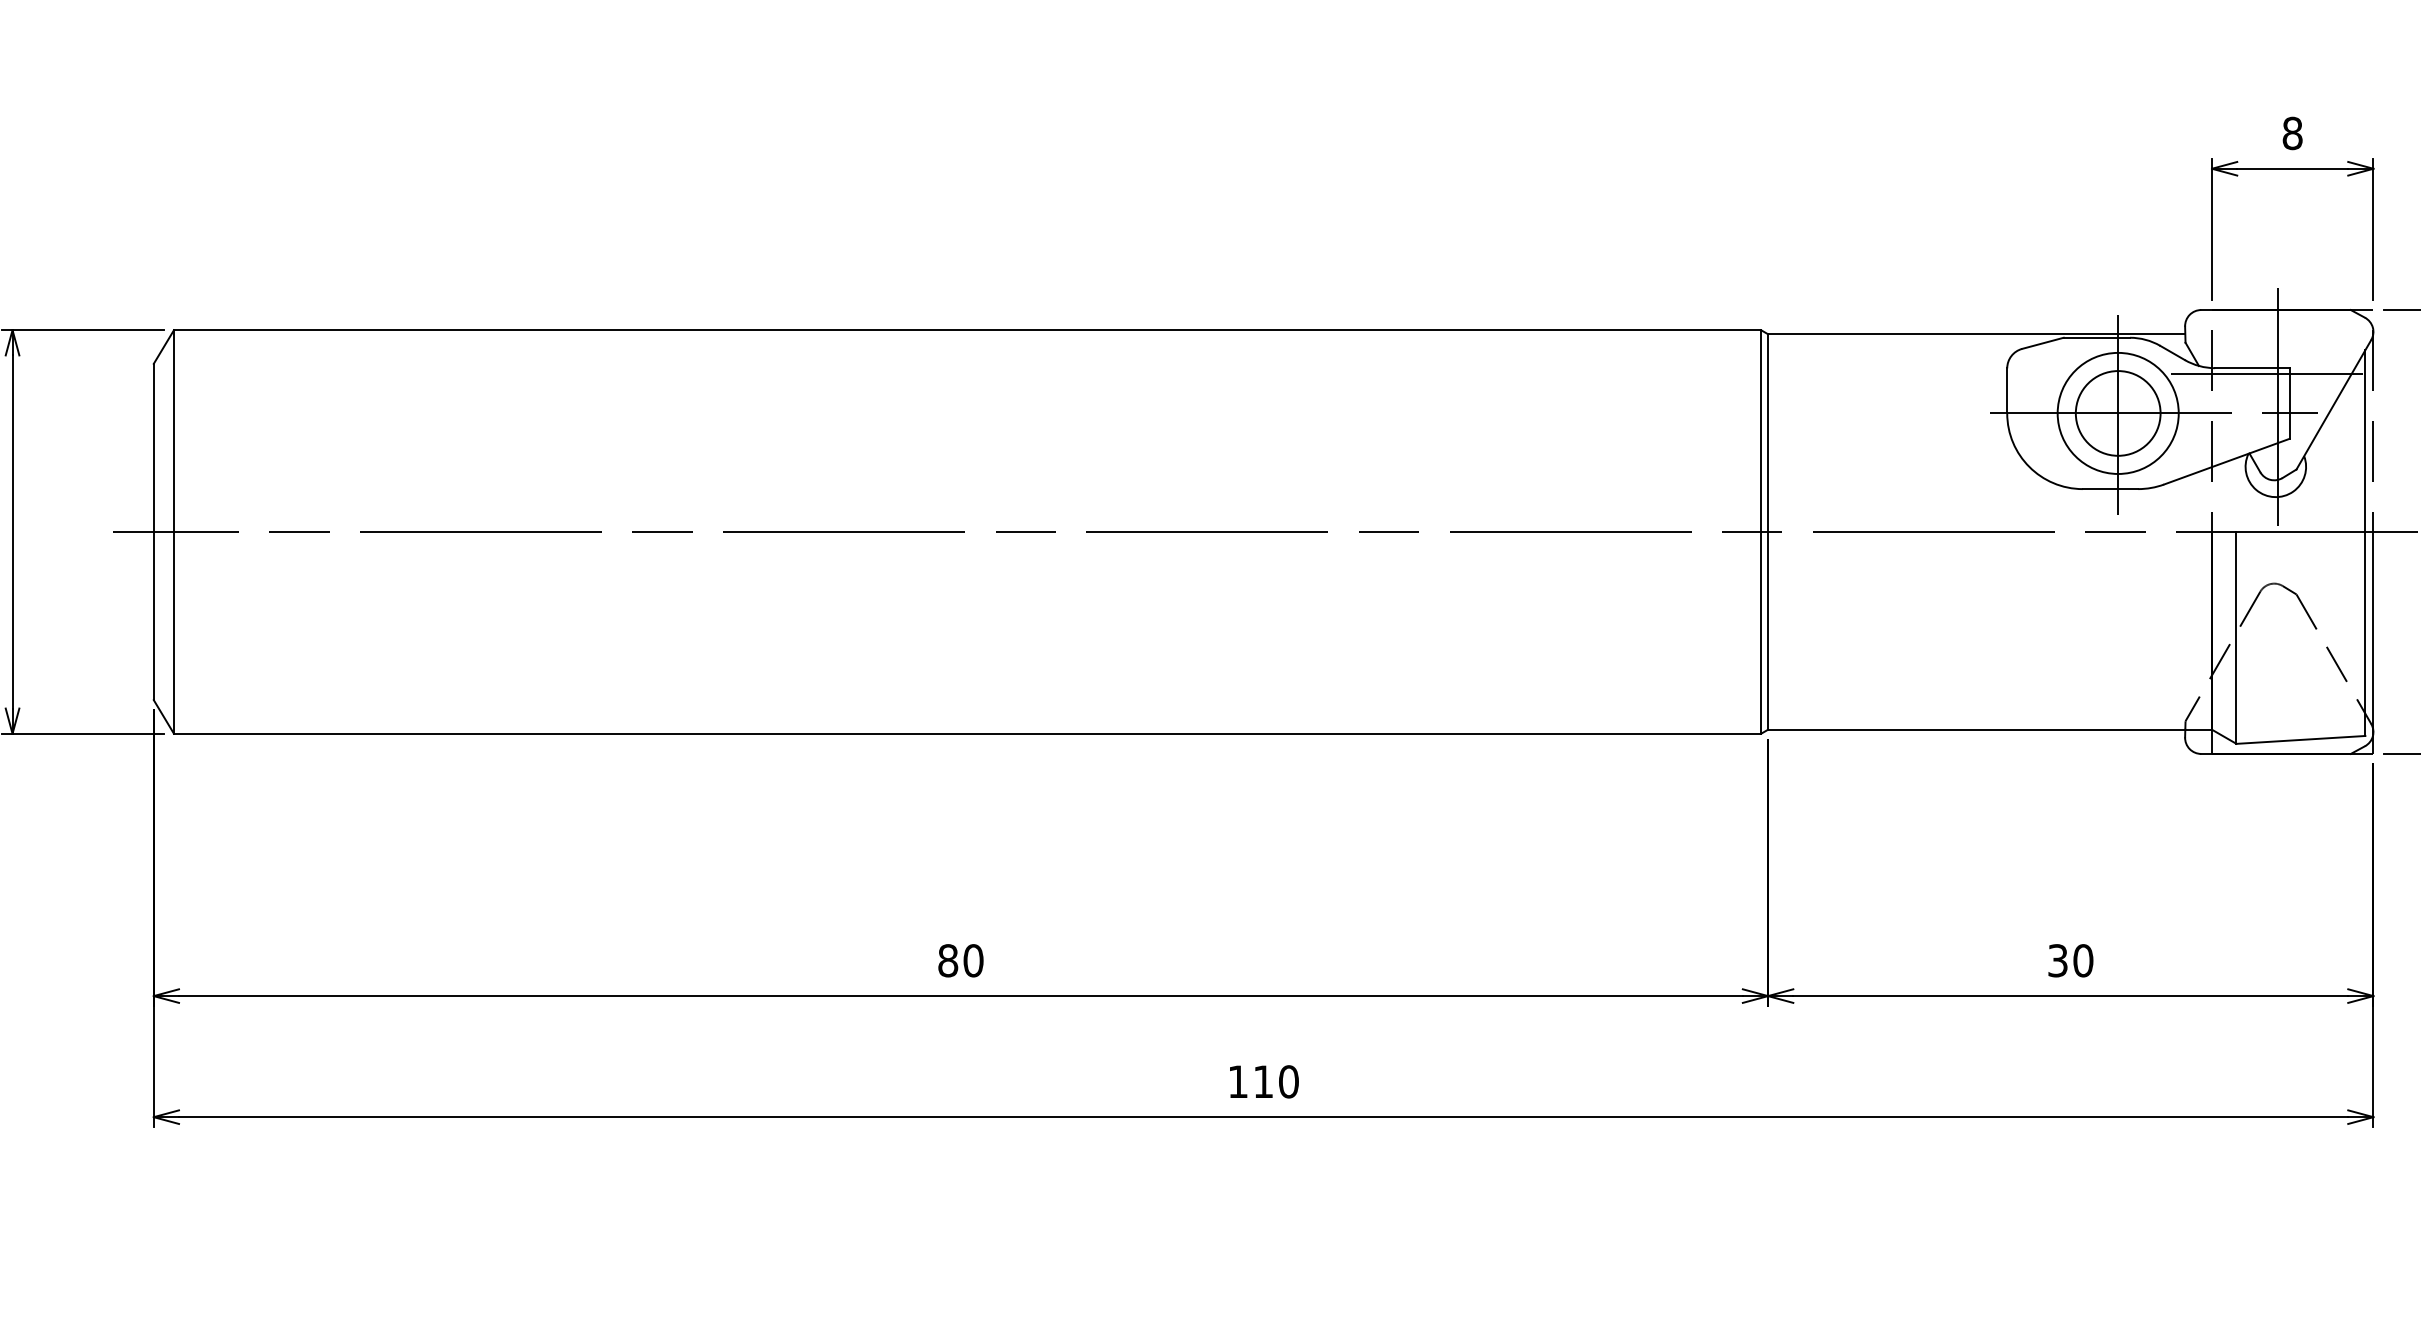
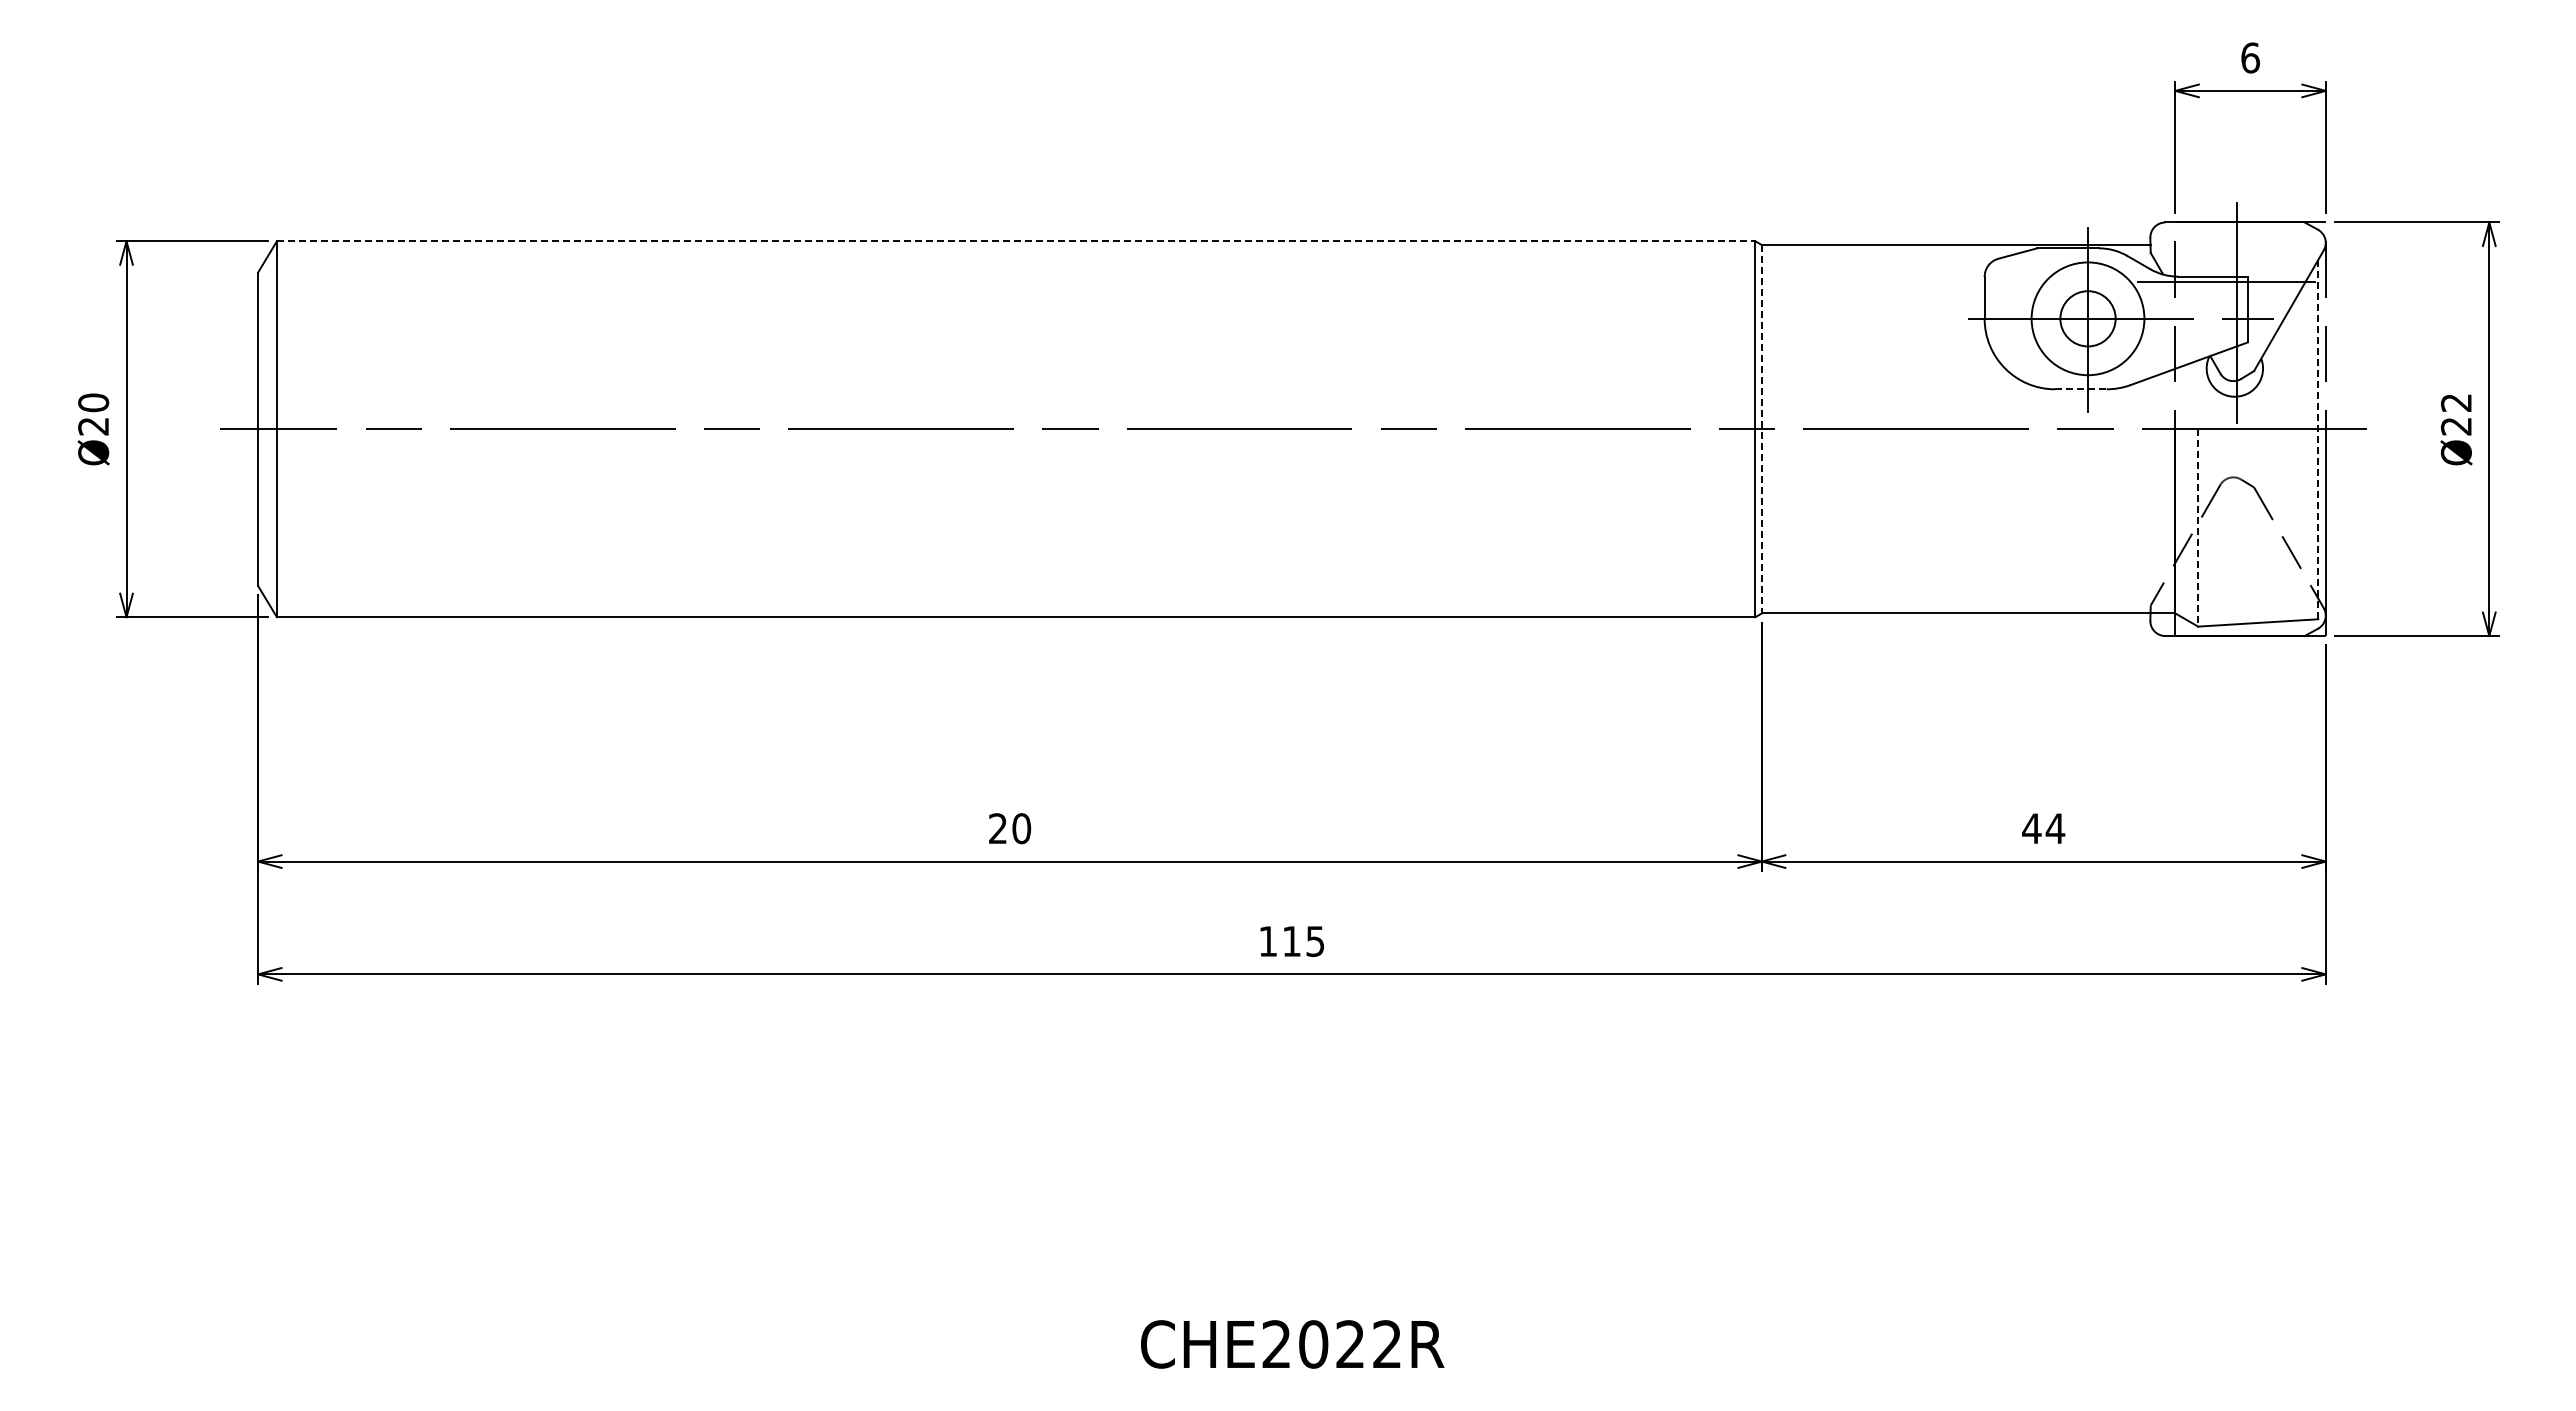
text: (2292, 132) -> (2250, 57), 8 -> 6
line: (967, 330) -> (1016, 241), solid -> dashed
circle: (2117, 413) -> (2087, 318), size x0.7
line: (2110, 489) -> (2080, 389), solid -> dashed
line: (1767, 532) -> (1761, 429), solid -> dashed
line: (2365, 542) -> (2318, 439), solid -> dashed
line: (2236, 637) -> (2198, 527), solid -> dashed
text: (948, 960) -> (998, 828), 80 -> 20
text: (2070, 960) -> (2043, 828), 30 -> 44
text: (1288, 1081) -> (1315, 941), 110 -> 115

